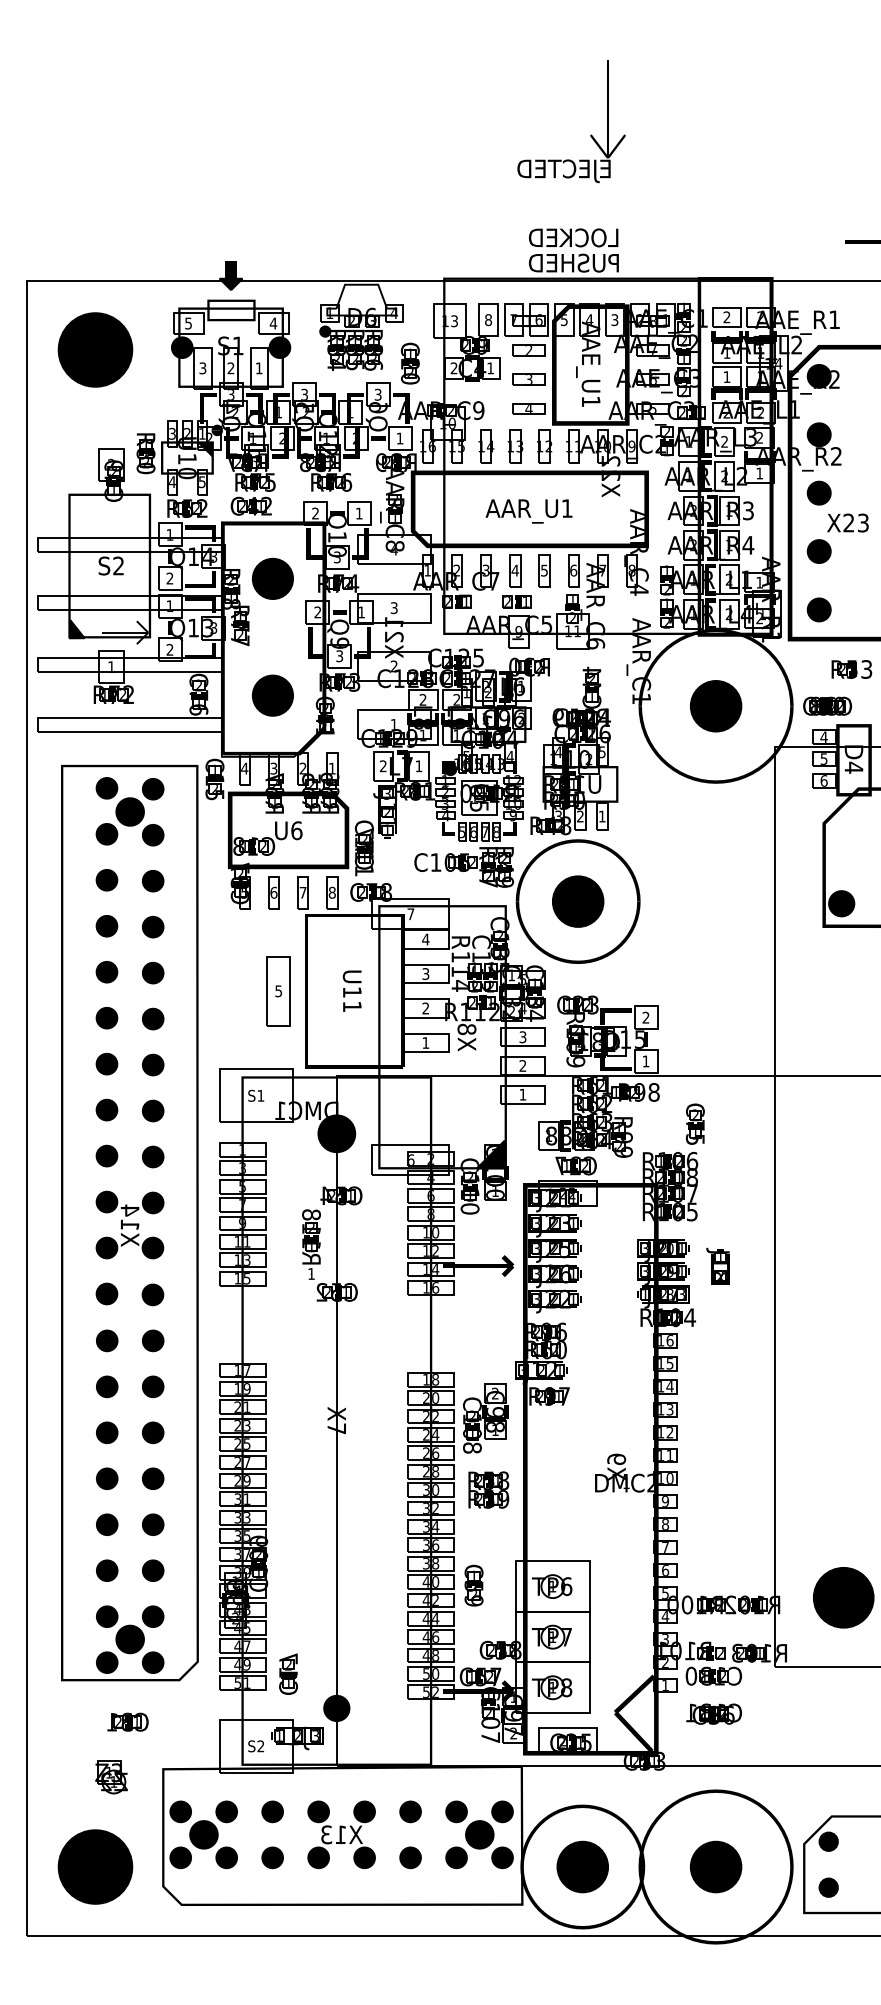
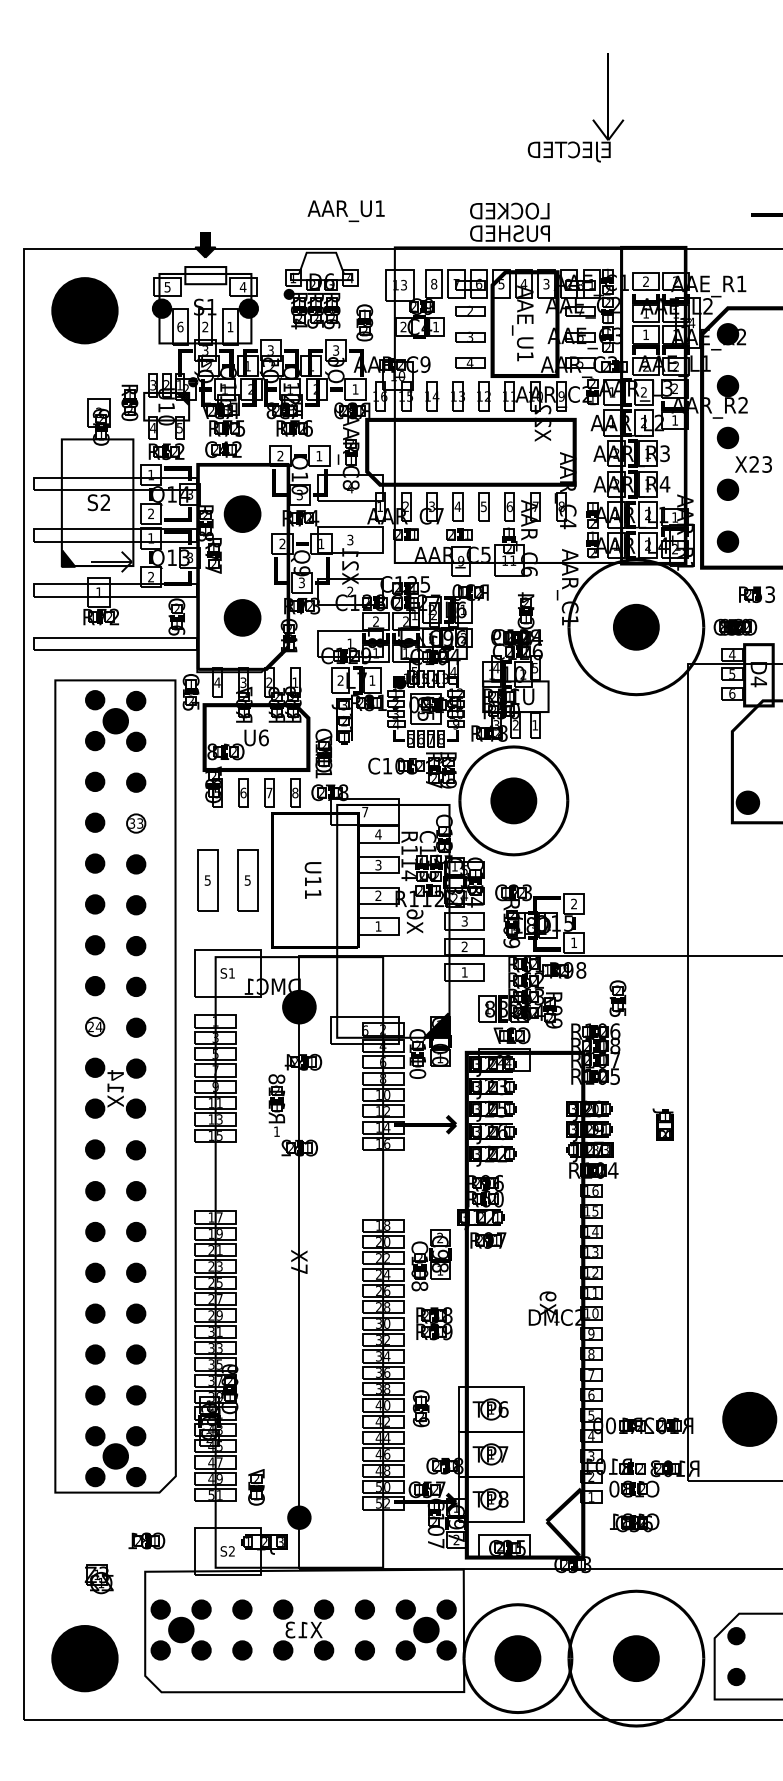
text: (571, 121) -> (575, 107), moved
text: (203, 367) -> (180, 326), 3 -> 6
text: (528, 510) -> (345, 210), moved
fill: (153, 927) -> (136, 823), removed
part: (233, 991) -> (207, 880), added
text: (466, 1029) -> (414, 914), X8 -> X6
fill: (106, 1155) -> (94, 1026), removed
part: (717, 1265) -> (662, 1124), moved
part: (127, 1721) -> (146, 1540), moved

